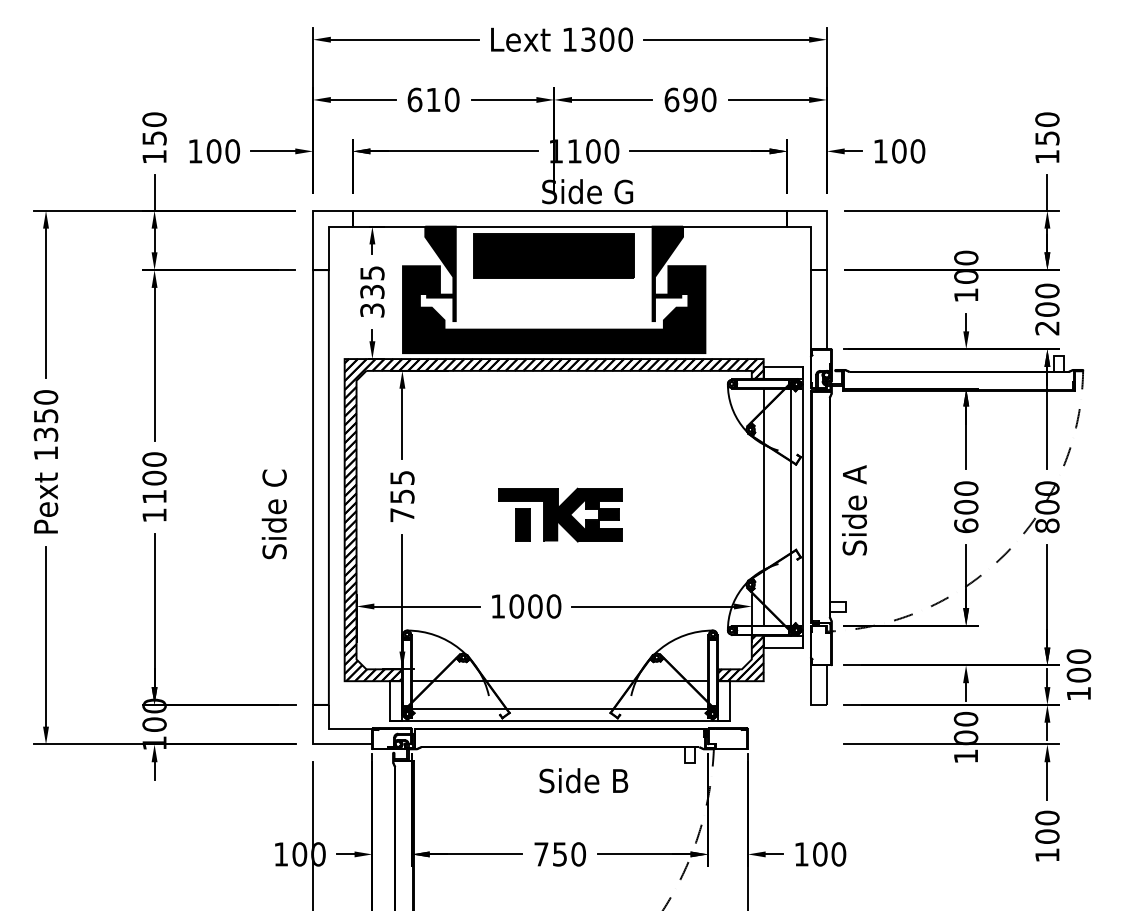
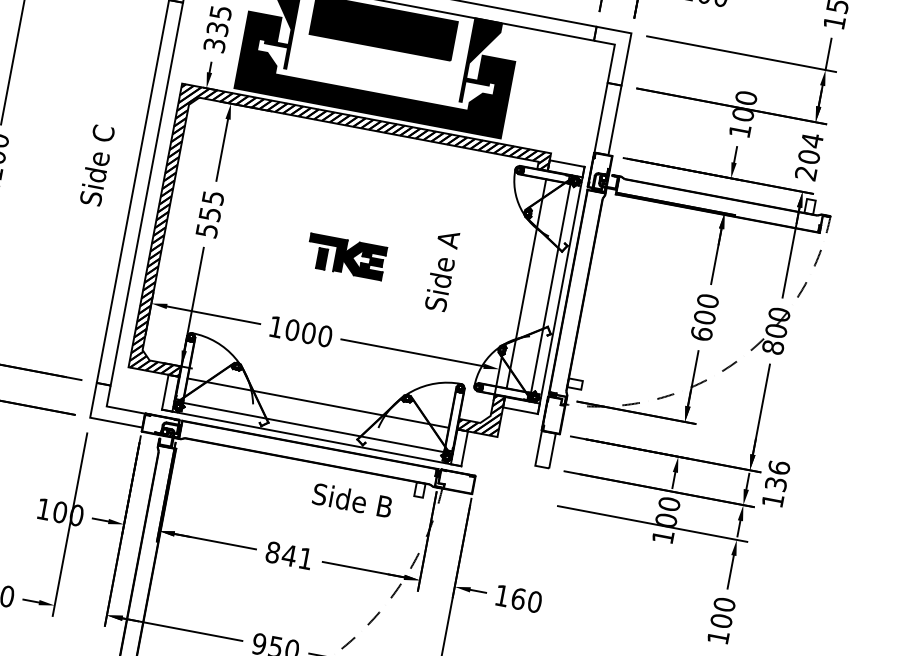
text: (1047, 290) -> (812, 140), 200 -> 204
text: (854, 510) -> (442, 270), moved
text: (273, 514) -> (96, 165), moved
part: (560, 514) -> (346, 256), size x0.7
text: (402, 515) -> (207, 231), 755 -> 555
text: (1078, 665) -> (777, 475), 100 -> 136
text: (583, 780) -> (352, 500), moved
text: (560, 854) -> (289, 555), 750 -> 841
text: (820, 854) -> (518, 599), 100 -> 160

